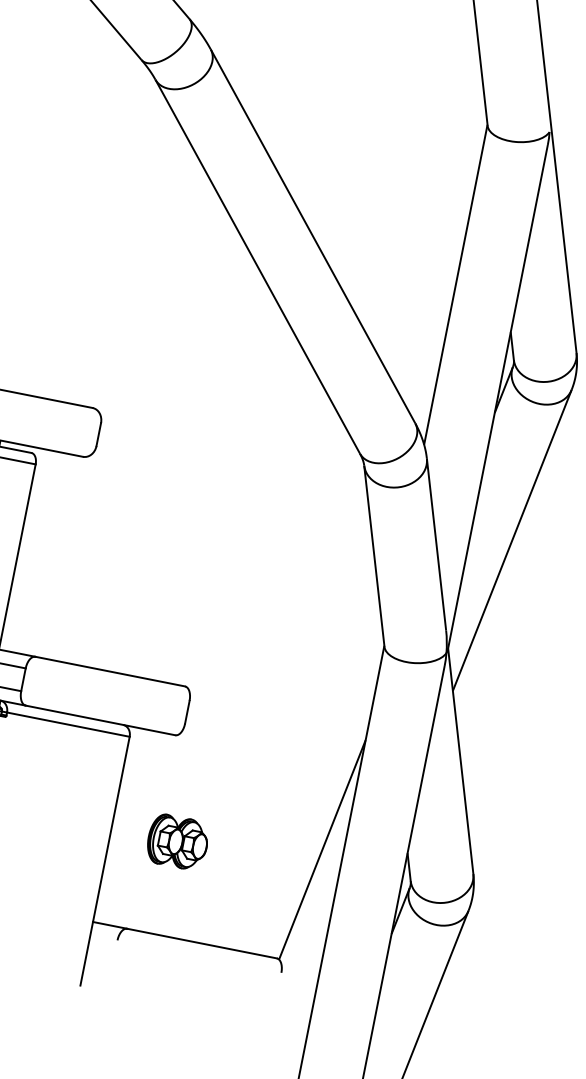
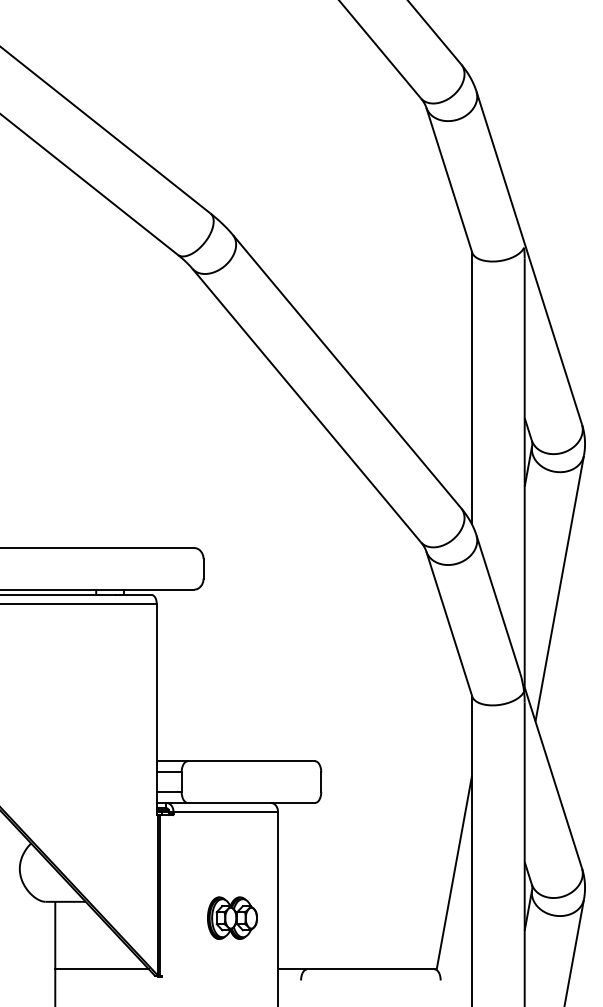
part: (177, 841) -> (232, 917), moved

